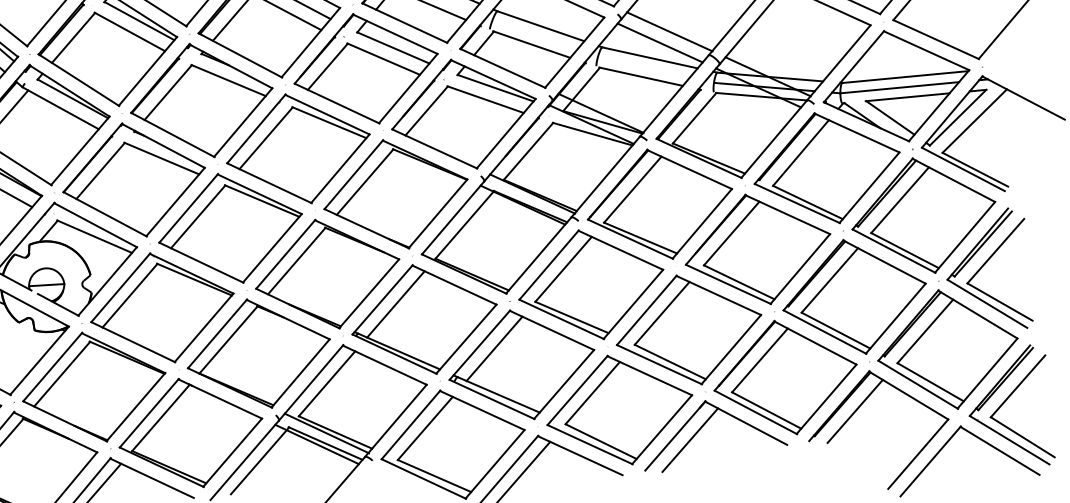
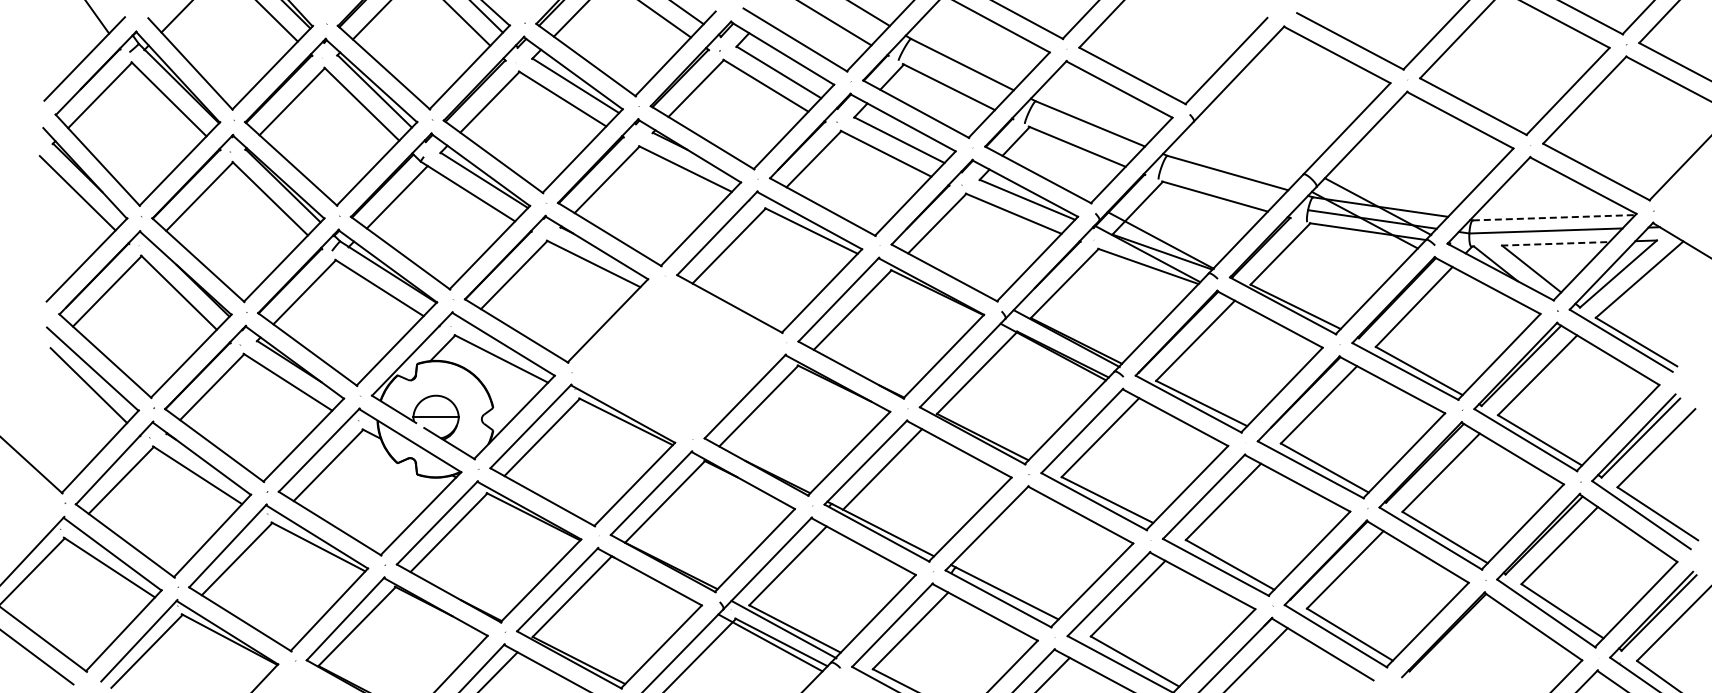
line: (669, 31) -> (1255, 140), removed
line: (660, 42) -> (1242, 154), removed
line: (905, 76) -> (1554, 217), solid -> dashed
line: (907, 97) -> (1555, 243), solid -> dashed
part: (229, 228) -> (675, 358), removed
line: (494, 349) -> (1005, 534), removed
line: (855, 411) -> (1463, 642), removed

